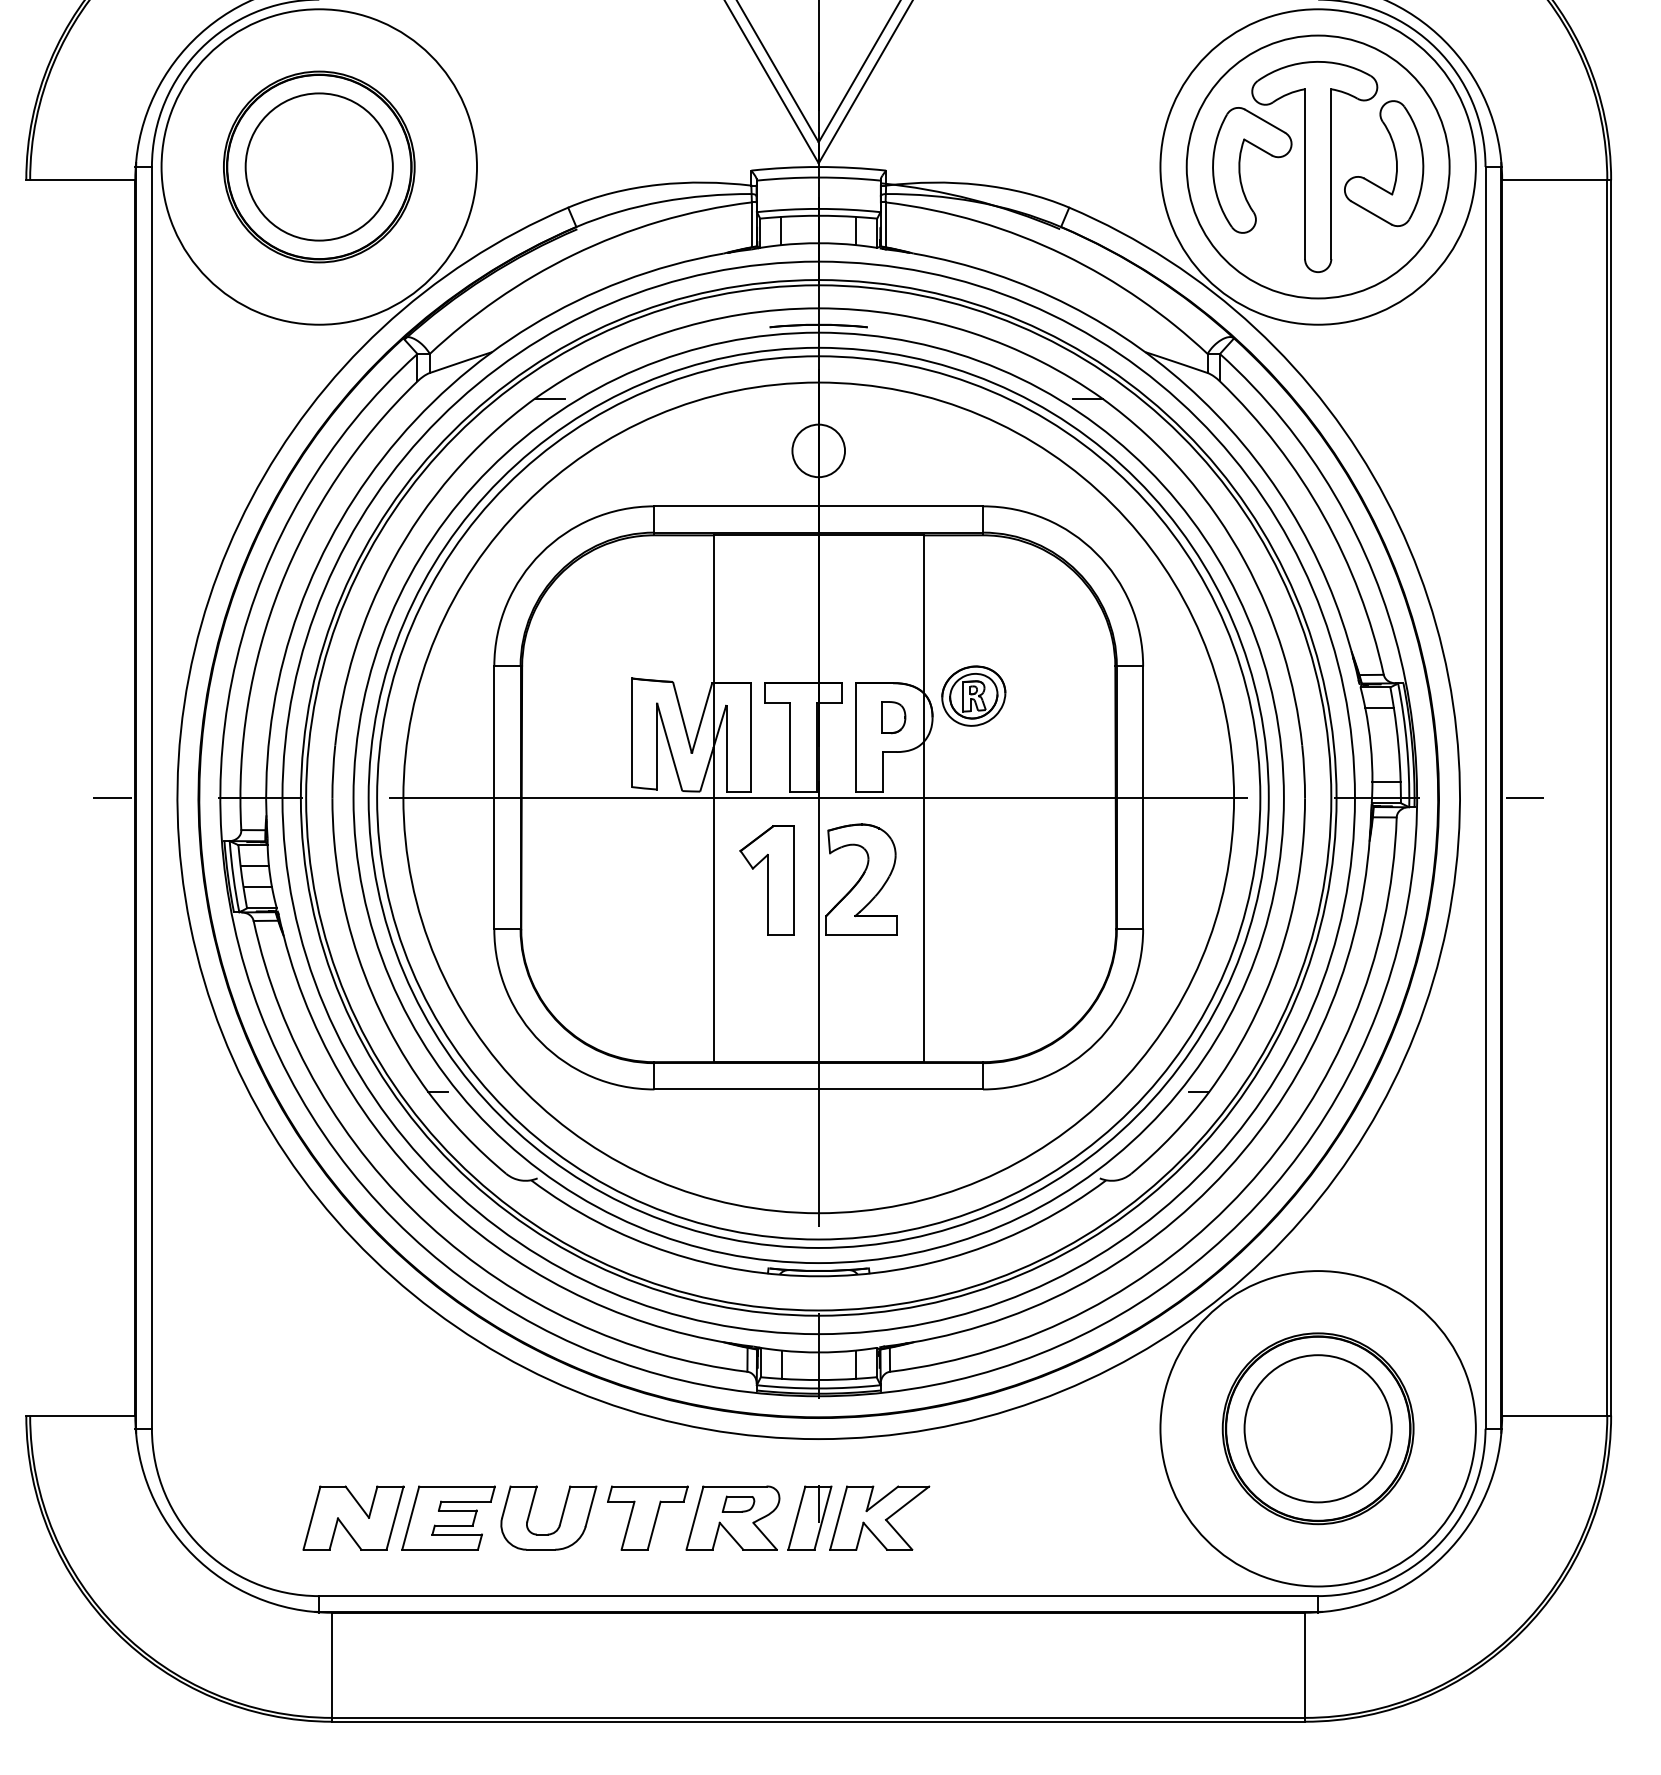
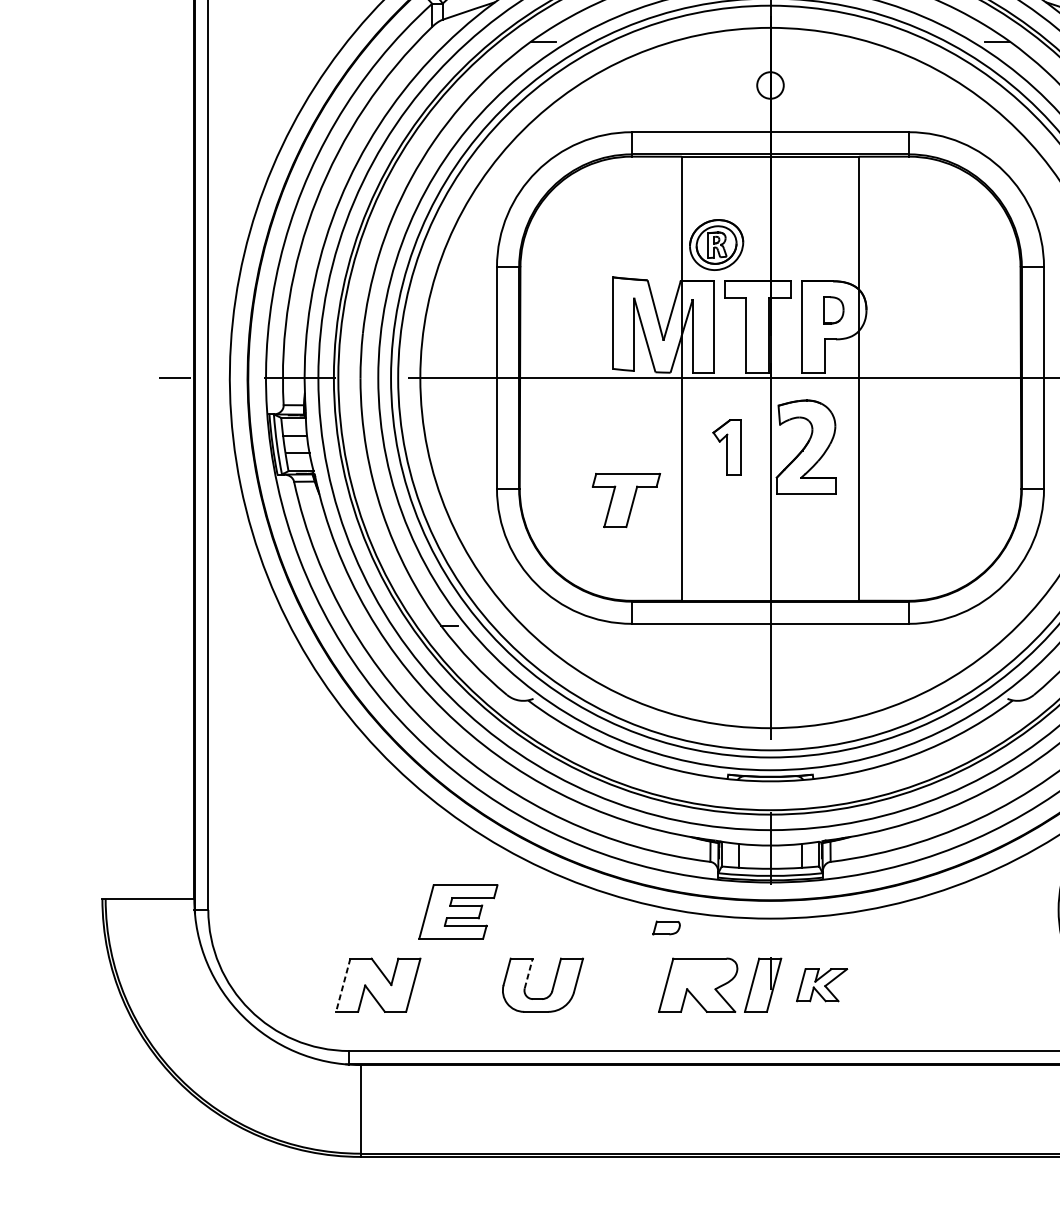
circle: (818, 450) -> (770, 85), size x0.6
part: (973, 695) -> (716, 244), moved
part: (766, 880) -> (726, 447), size x0.6
line: (532, 1503) -> (529, 972), solid -> dashed
part: (738, 1503) -> (666, 927), moved
part: (448, 1517) -> (458, 911), moved
part: (647, 1517) -> (626, 499), moved
part: (879, 1517) -> (821, 984), size x0.6
line: (311, 1518) -> (342, 985), solid -> dashed

